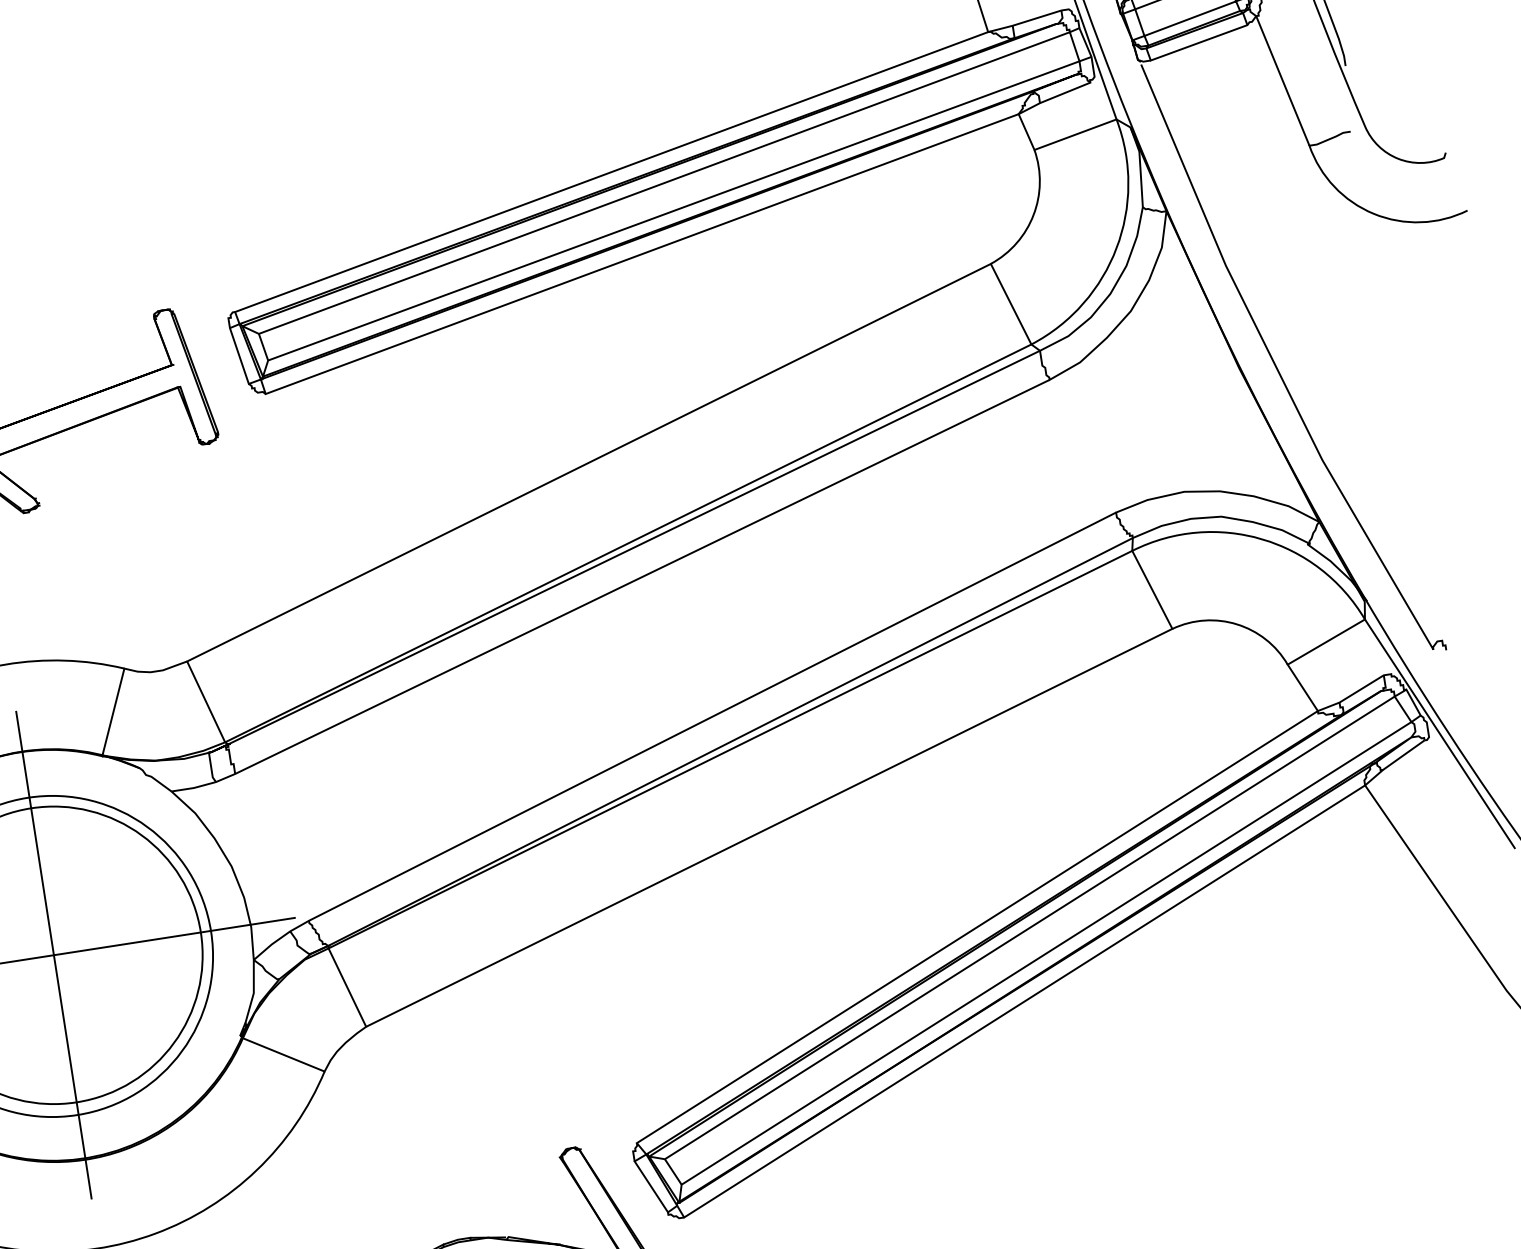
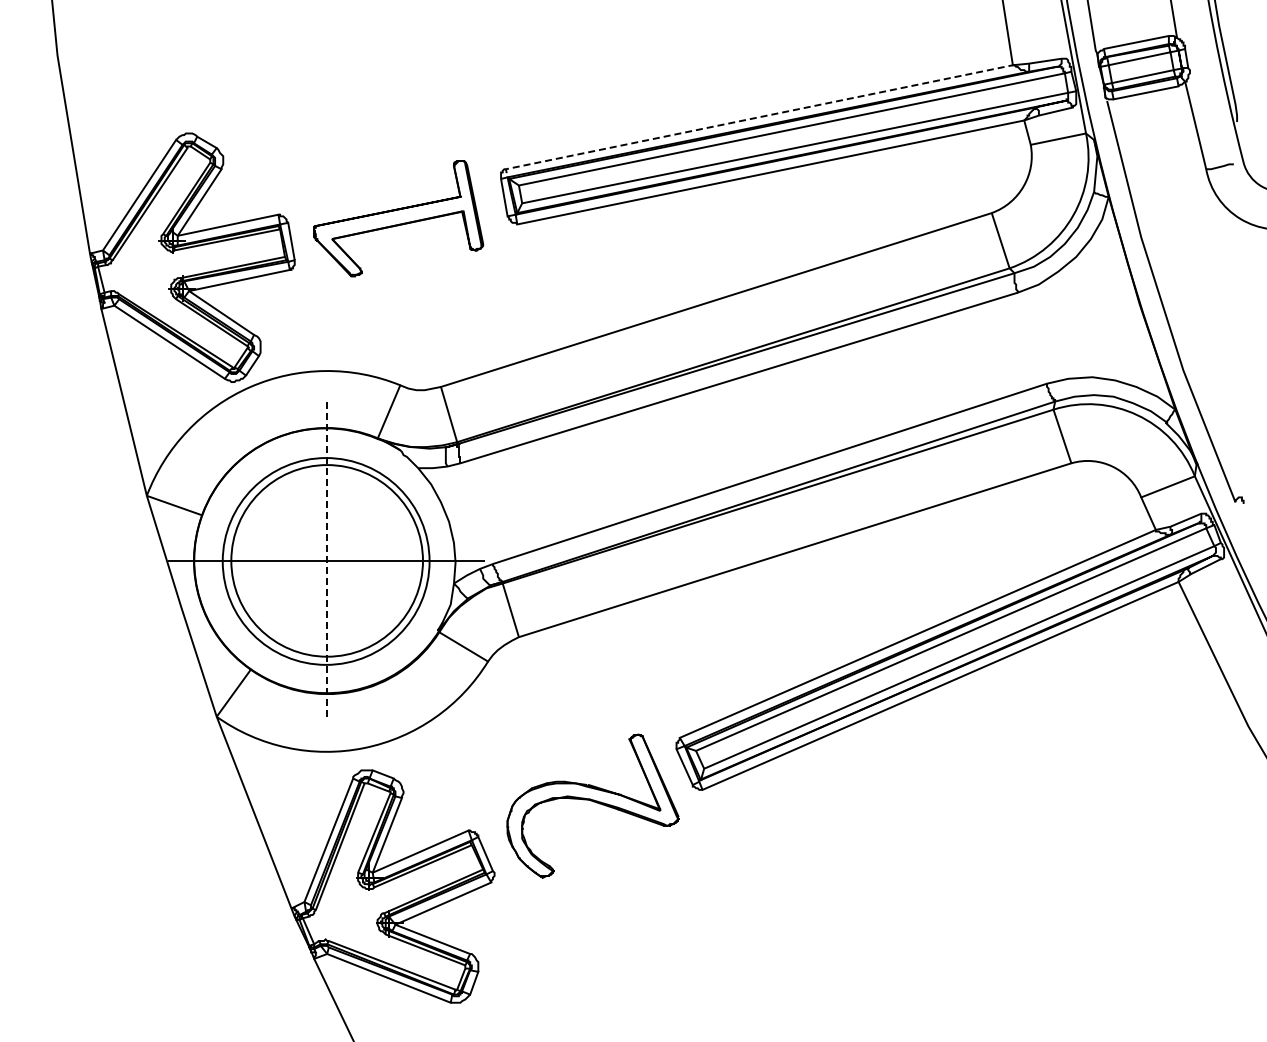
line: (598, 177) -> (750, 119), solid -> dashed
line: (54, 956) -> (327, 561), solid -> dashed

